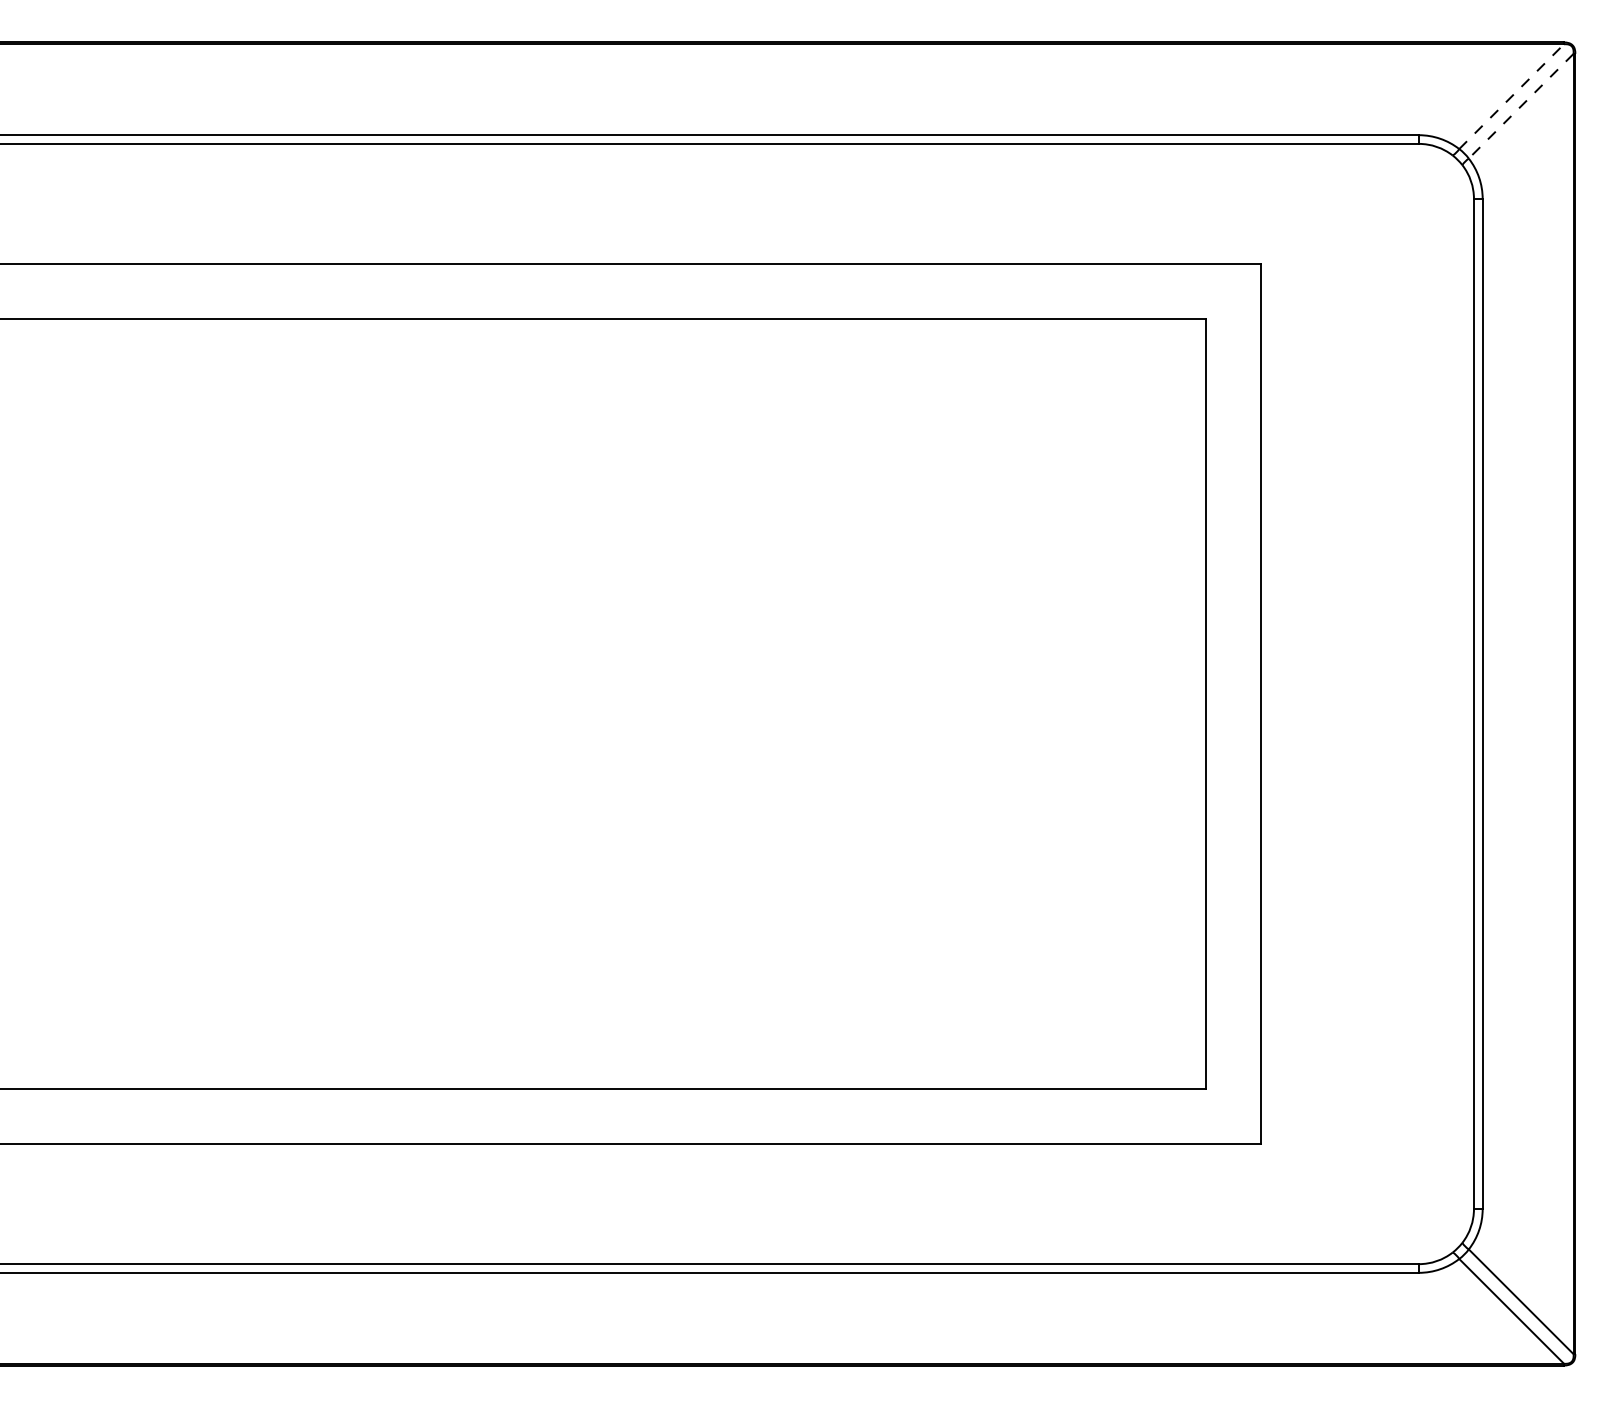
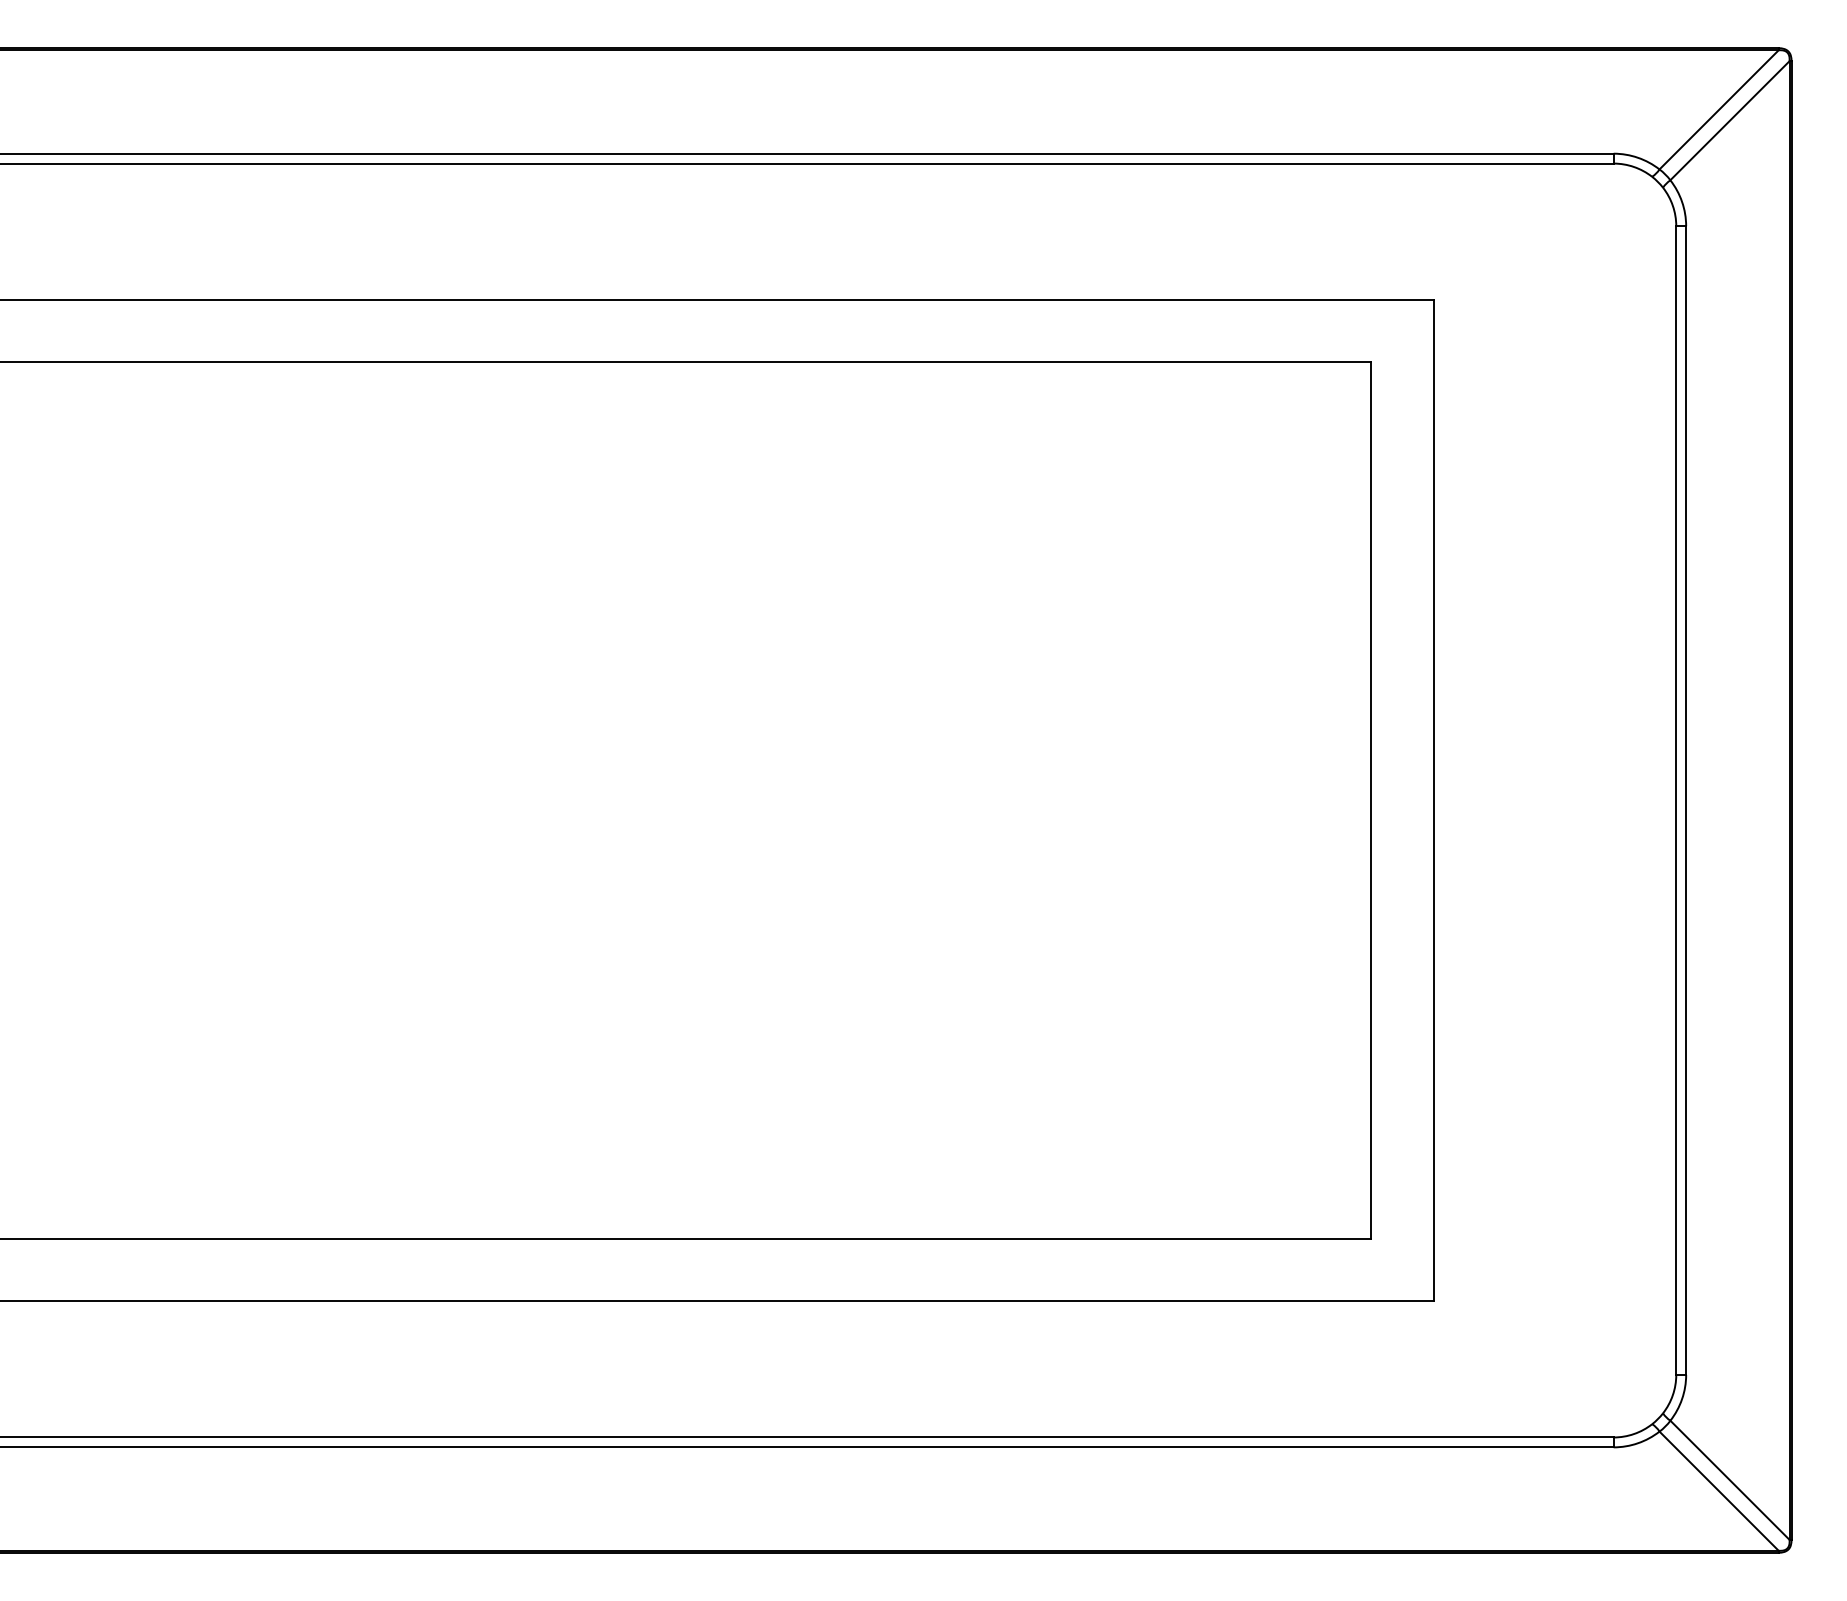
line: (1512, 96) -> (1719, 109), dashed -> solid
line: (1520, 106) -> (1729, 121), dashed -> solid

